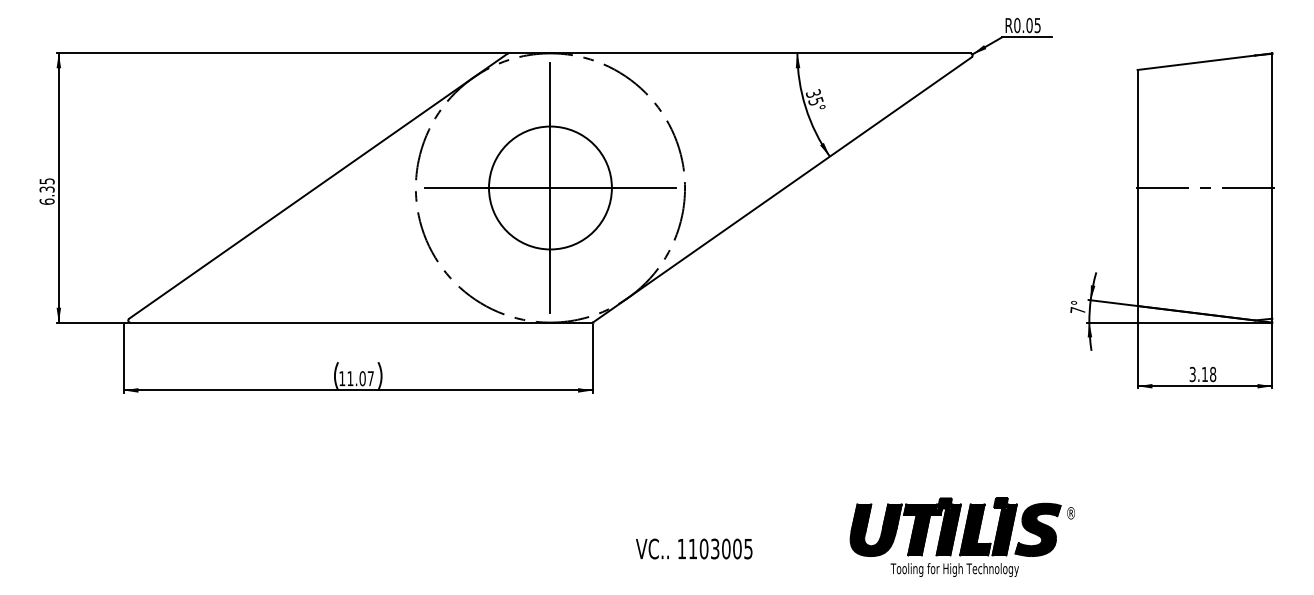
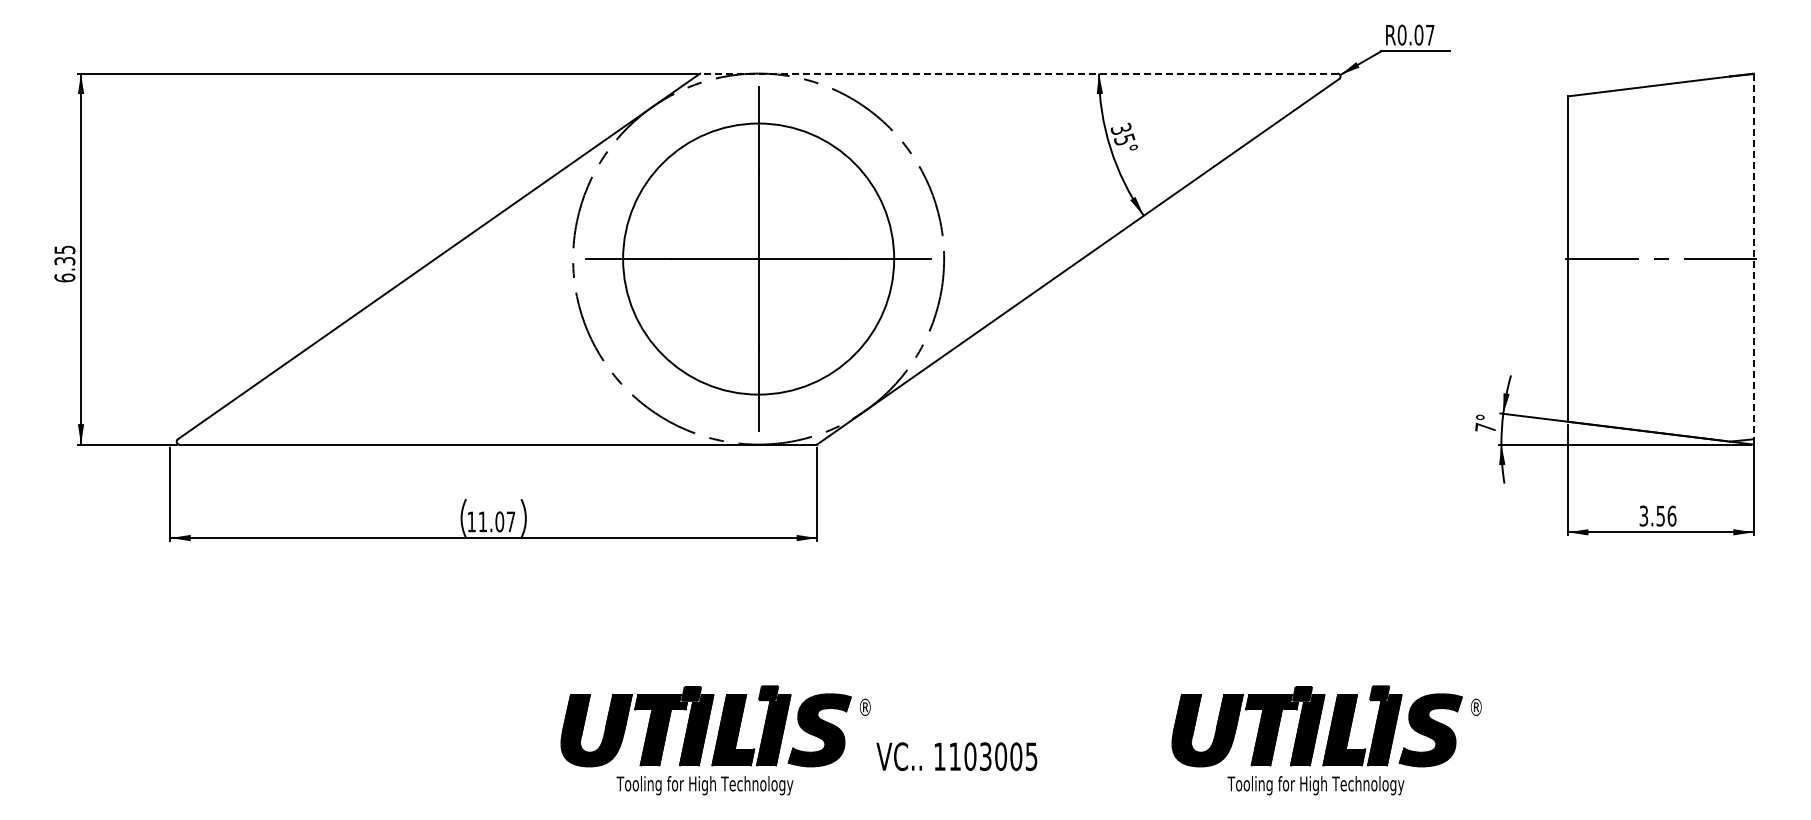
text: (1037, 25) -> (1430, 35), R0.05 -> R0.07
line: (738, 53) -> (1018, 73), solid -> dashed
line: (1272, 186) -> (1753, 256), solid -> dashed
circle: (550, 187) -> (758, 258), size x1.6
text: (1209, 374) -> (1666, 515), 3.18 -> 3.56
part: (519, 537) -> (715, 740), added

